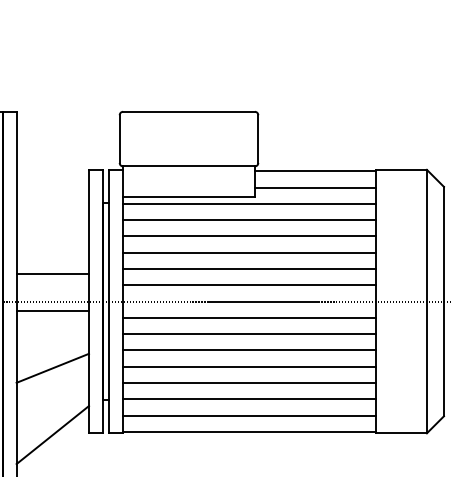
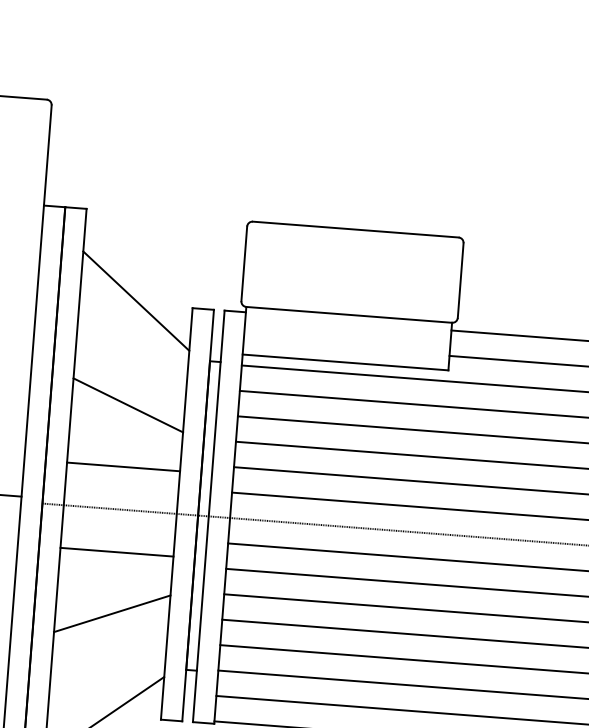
line: (52, 168) -> (135, 301), added
line: (52, 234) -> (127, 404), added
line: (52, 310) -> (116, 551), moved

